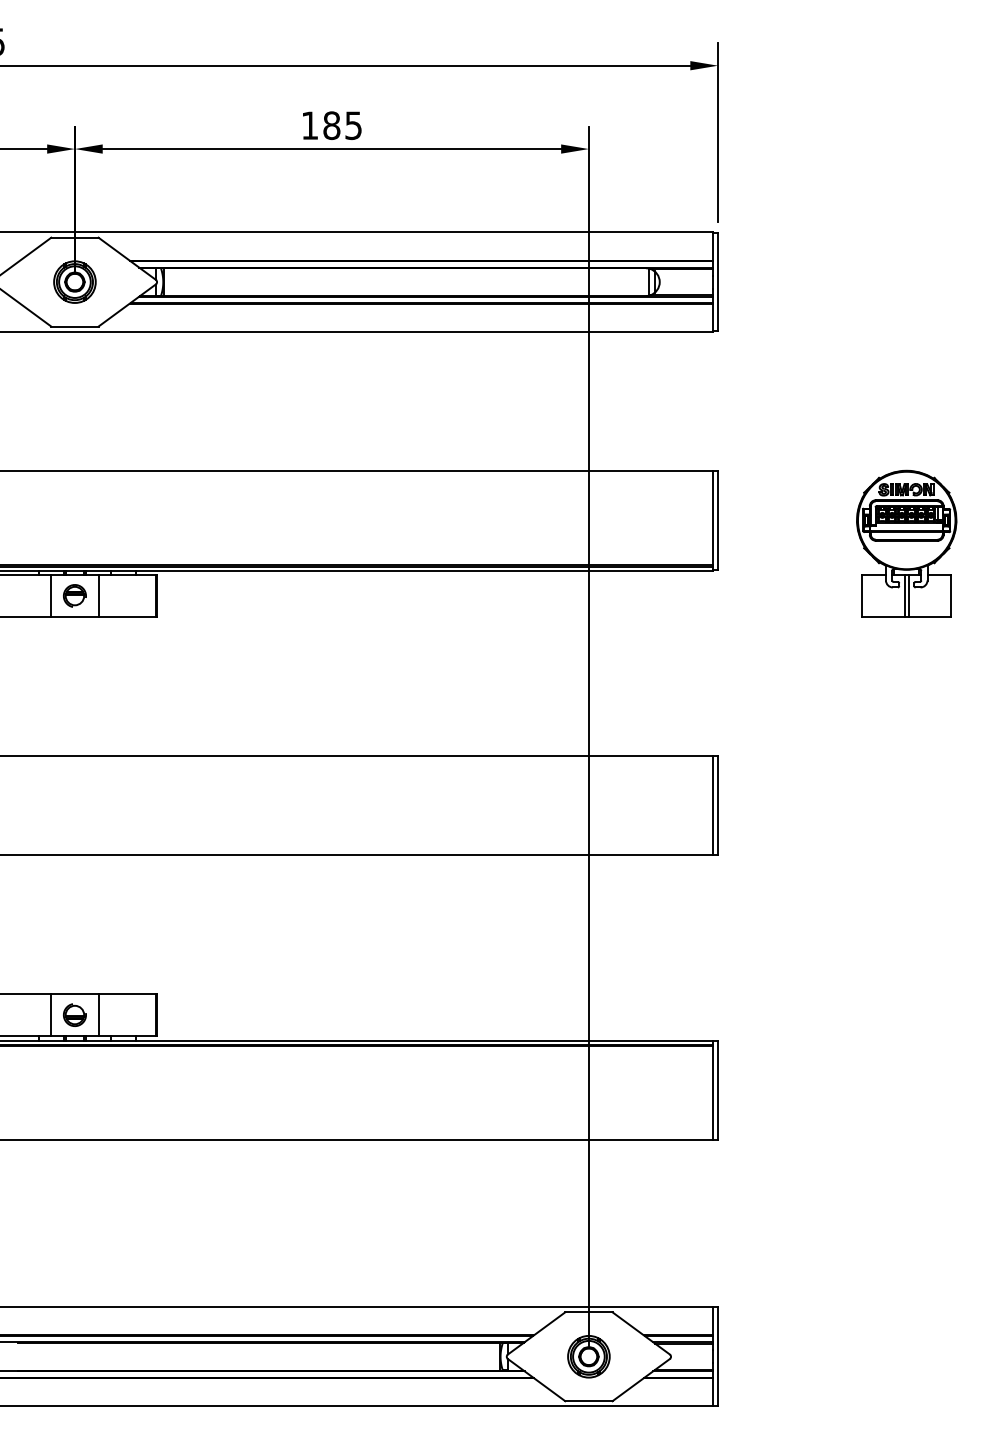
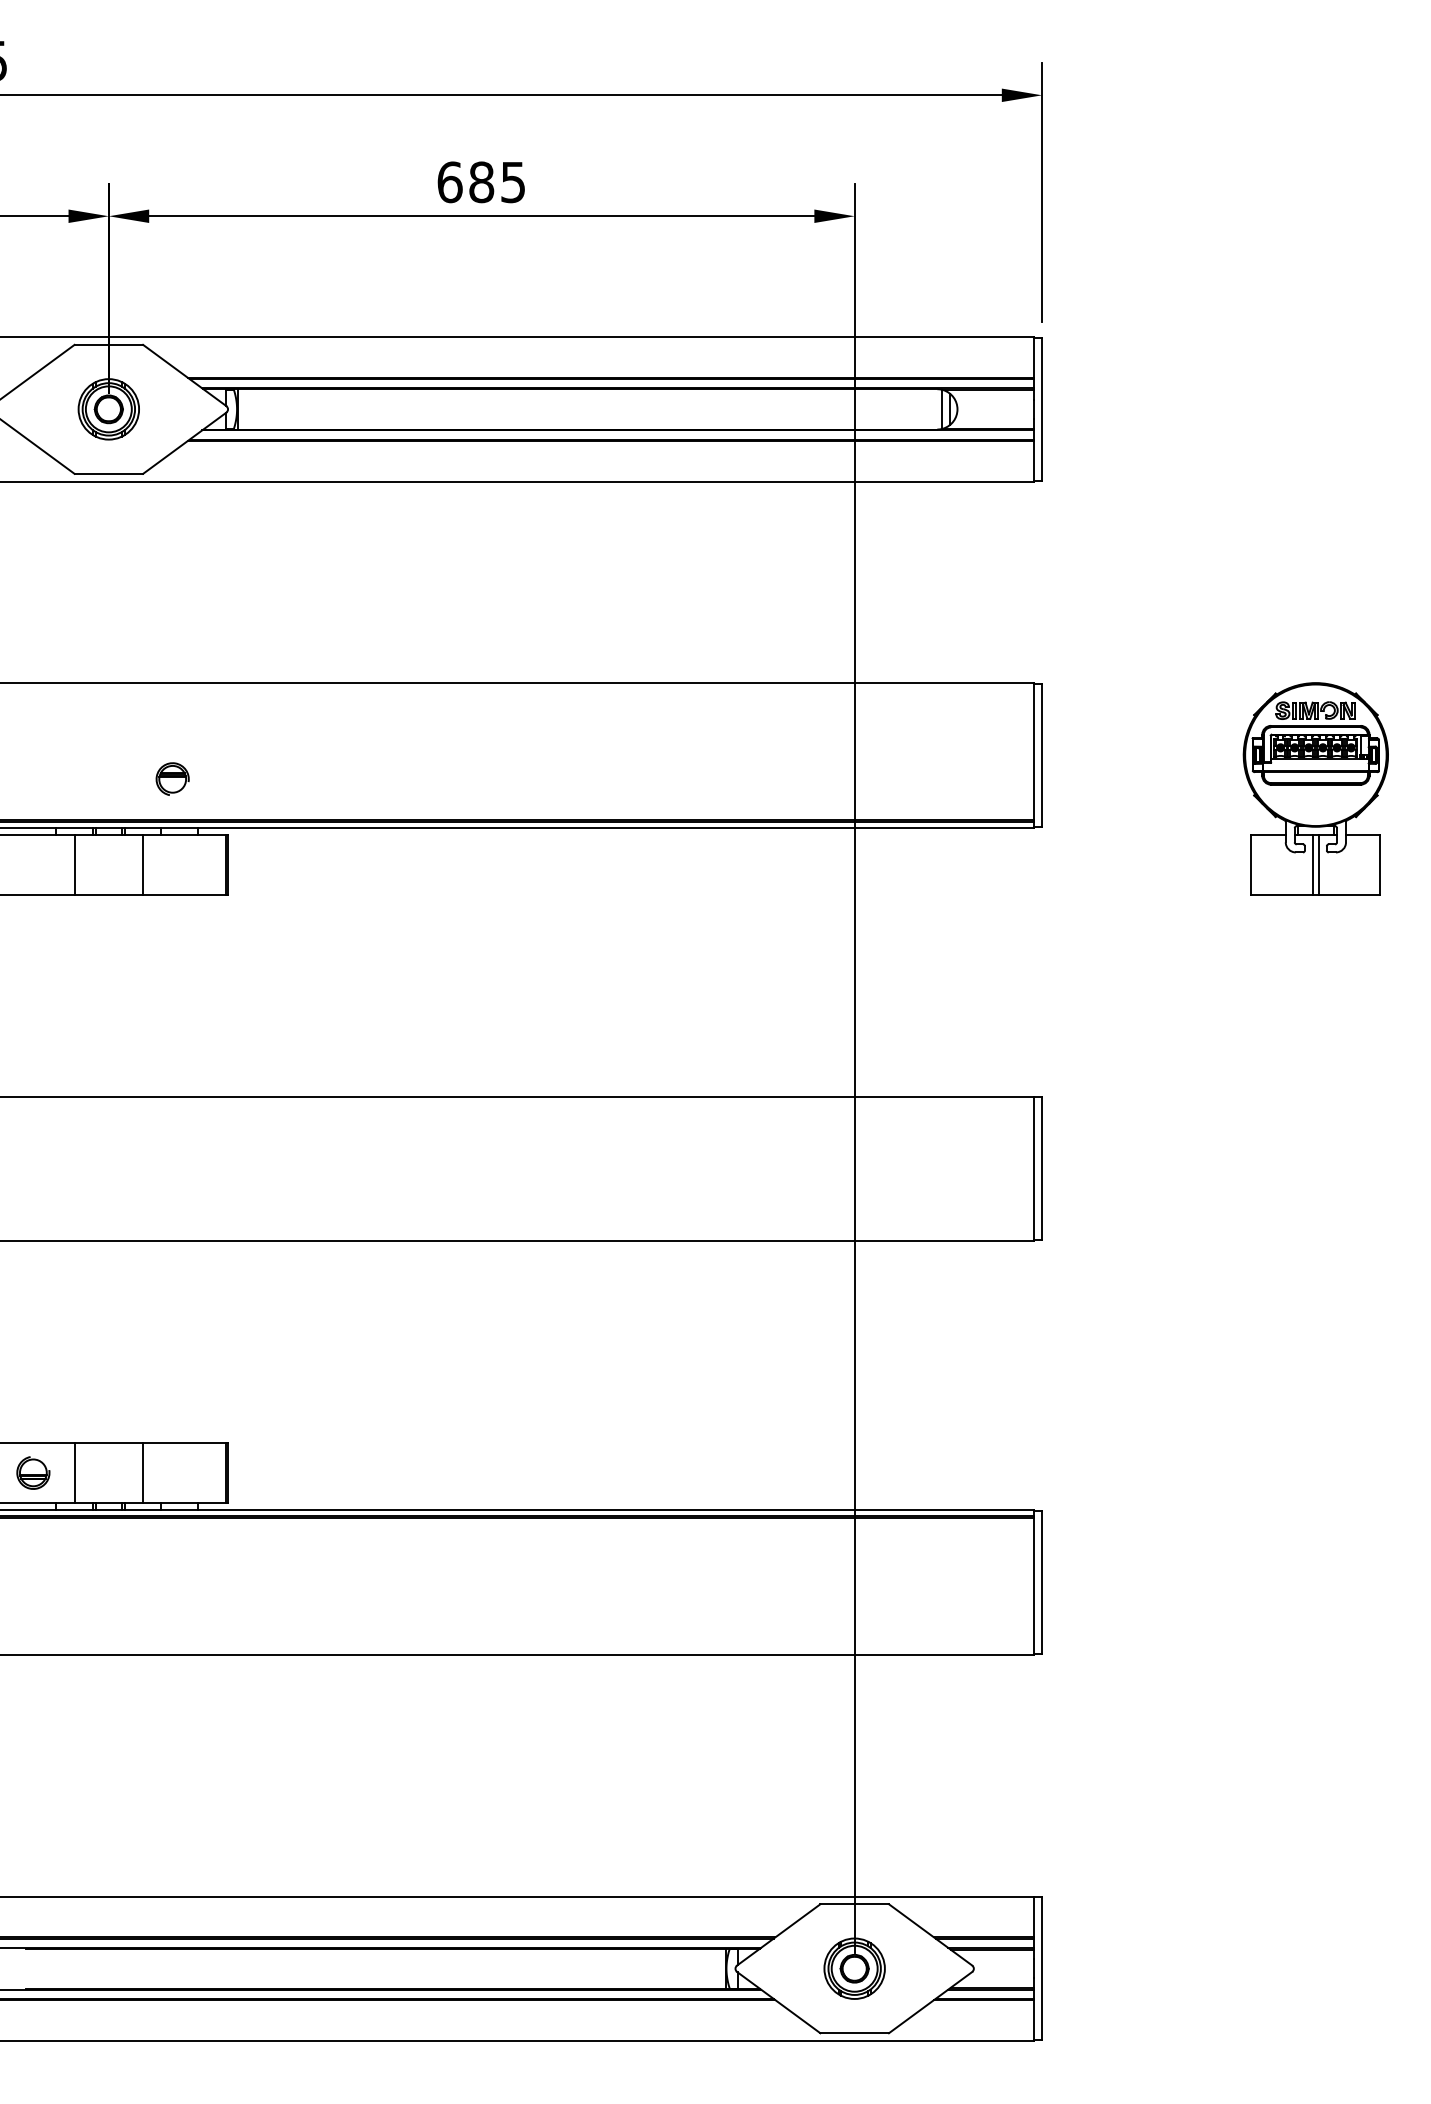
text: (309, 125) -> (449, 182), 185 -> 685
part: (74, 595) -> (172, 778), moved
part: (74, 1014) -> (32, 1472), moved

